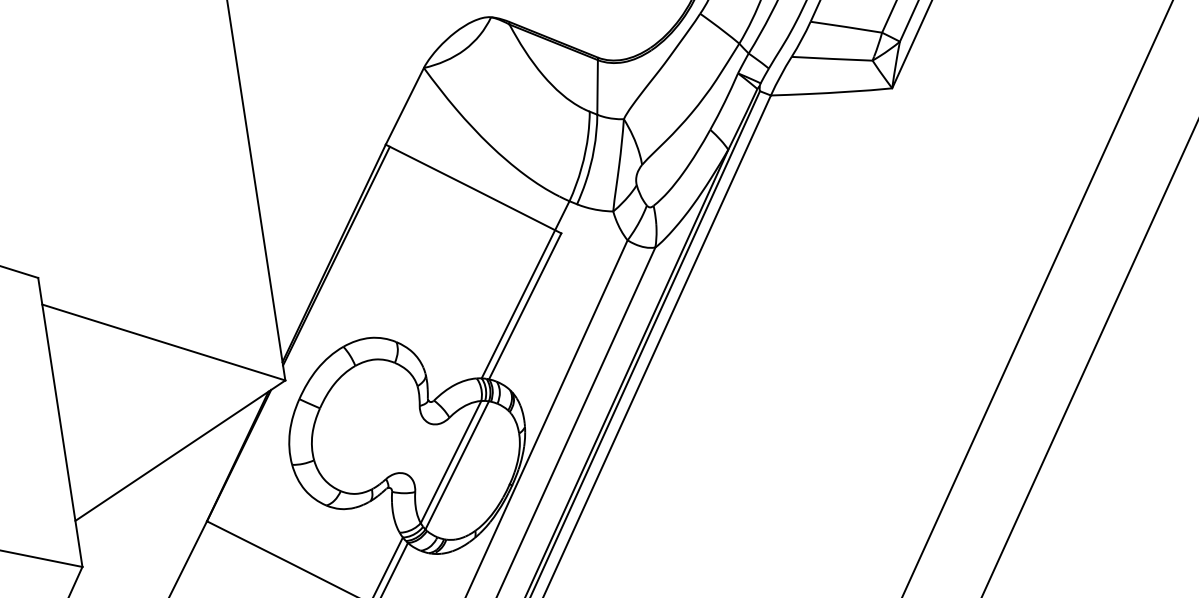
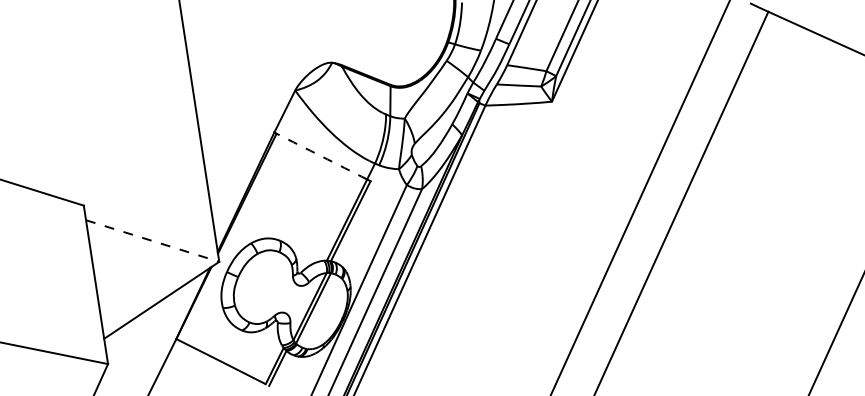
arc: (471, 188) -> (321, 156), solid -> dashed
line: (163, 343) -> (152, 241), solid -> dashed

